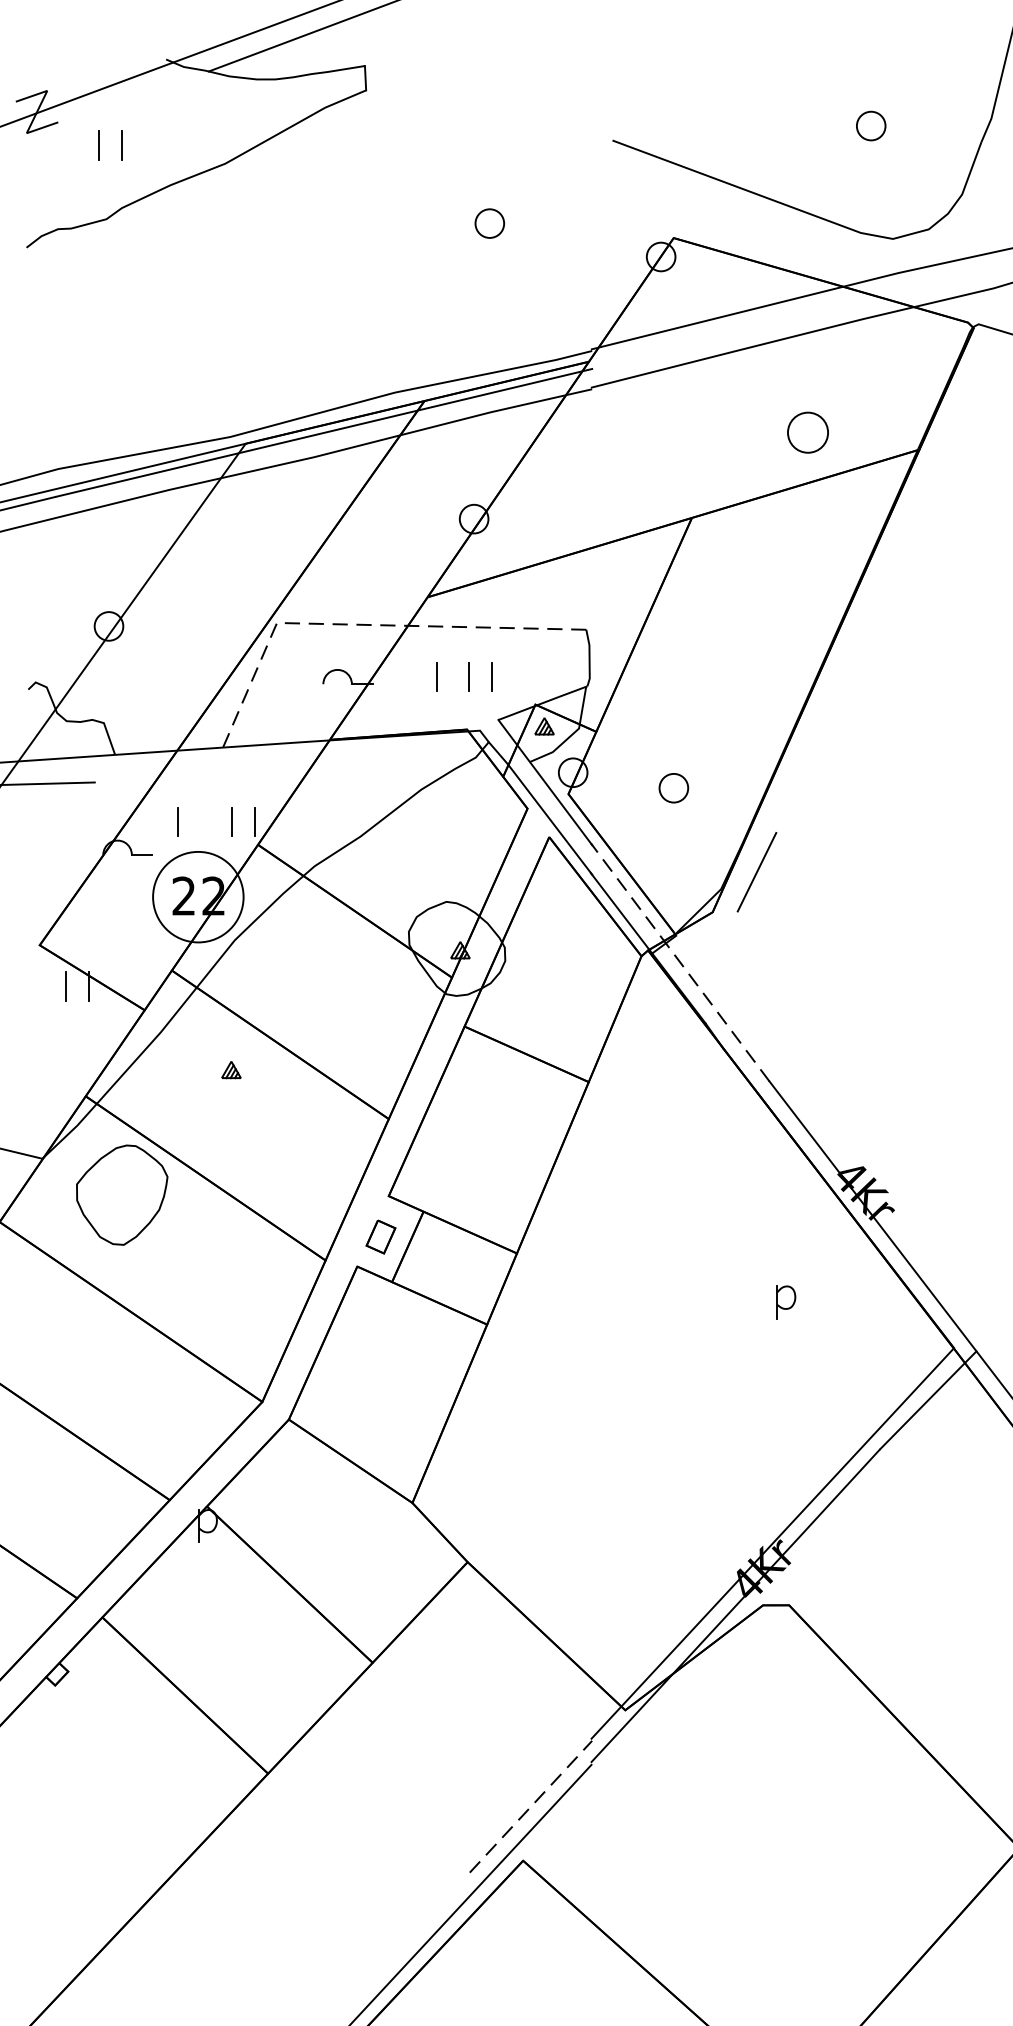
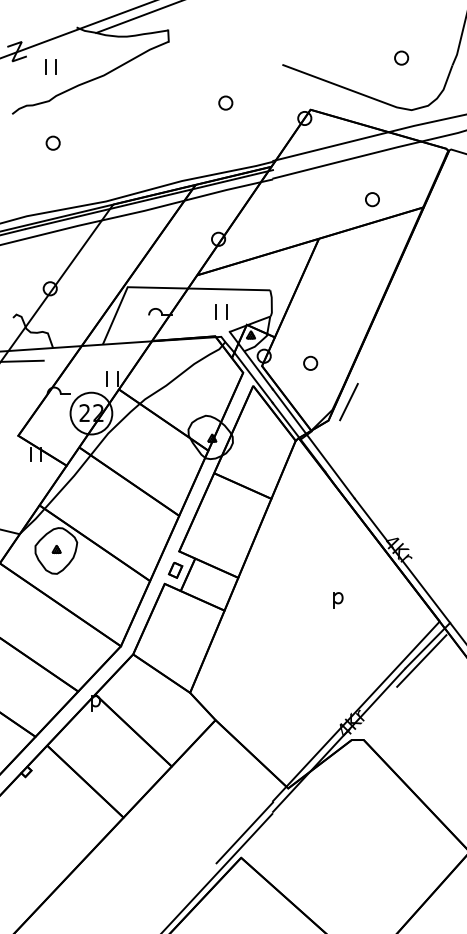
circle: (113, 309) -> (52, 142), added
part: (808, 432) -> (372, 199), size x0.71
line: (361, 625) -> (166, 288), dashed -> solid
line: (437, 675) -> (201, 311), removed
line: (176, 821) -> (81, 378), removed
line: (680, 962) -> (313, 443), dashed -> solid
part: (230, 1070) -> (56, 549), moved
part: (786, 1302) -> (338, 600), moved
line: (914, 1432) -> (421, 660), added
line: (532, 1805) -> (245, 832), dashed -> solid

